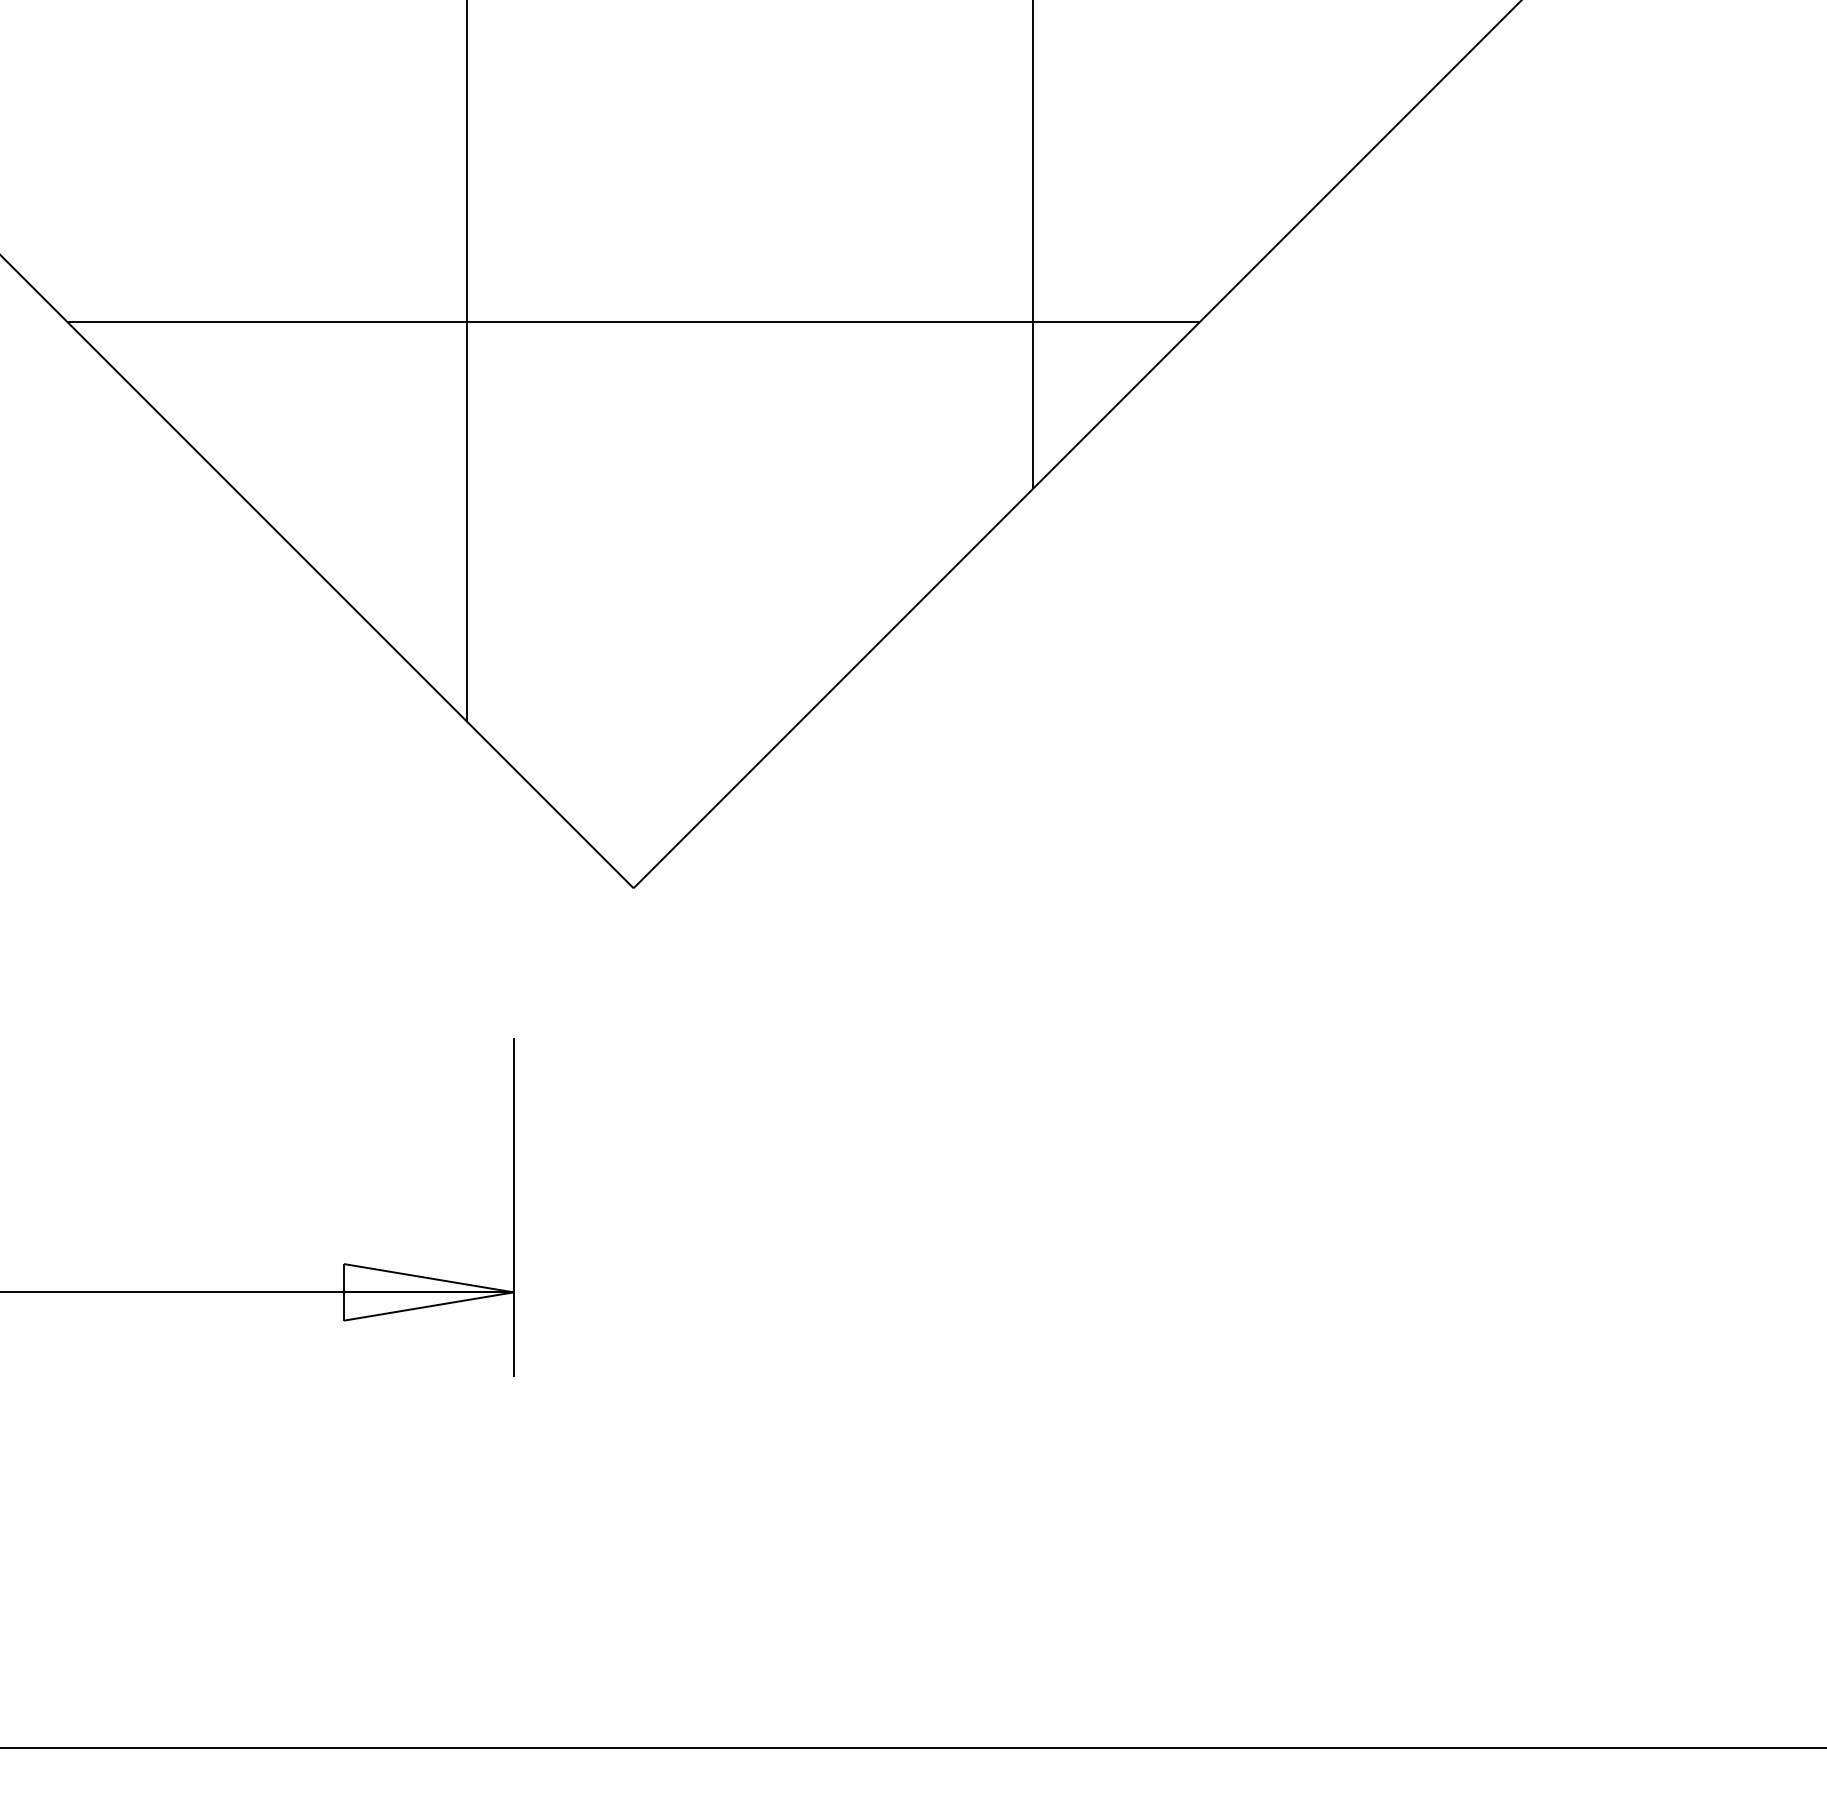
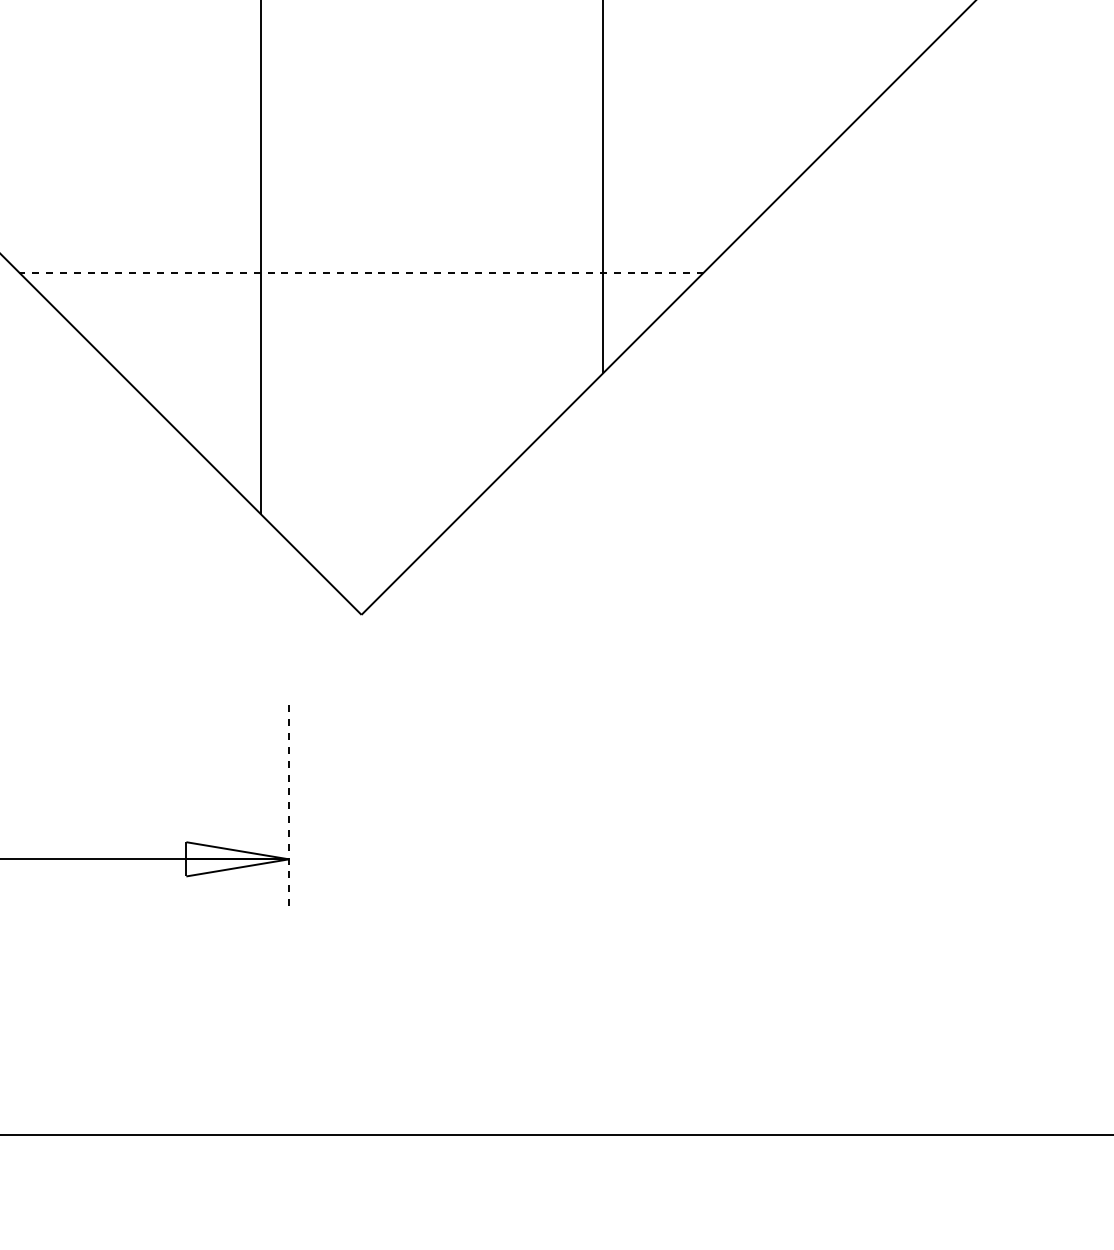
line: (633, 322) -> (361, 272), solid -> dashed
line: (514, 1206) -> (289, 807), solid -> dashed

